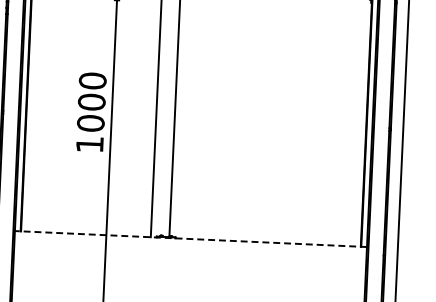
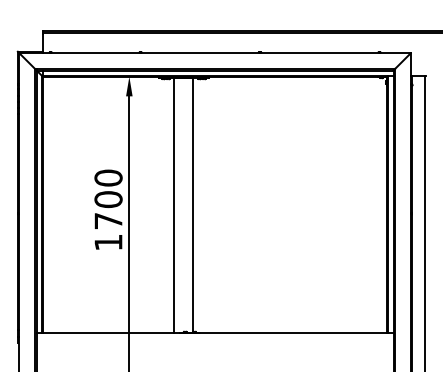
text: (90, 122) -> (108, 220), 1000 -> 1700
line: (190, 239) -> (214, 333), dashed -> solid

